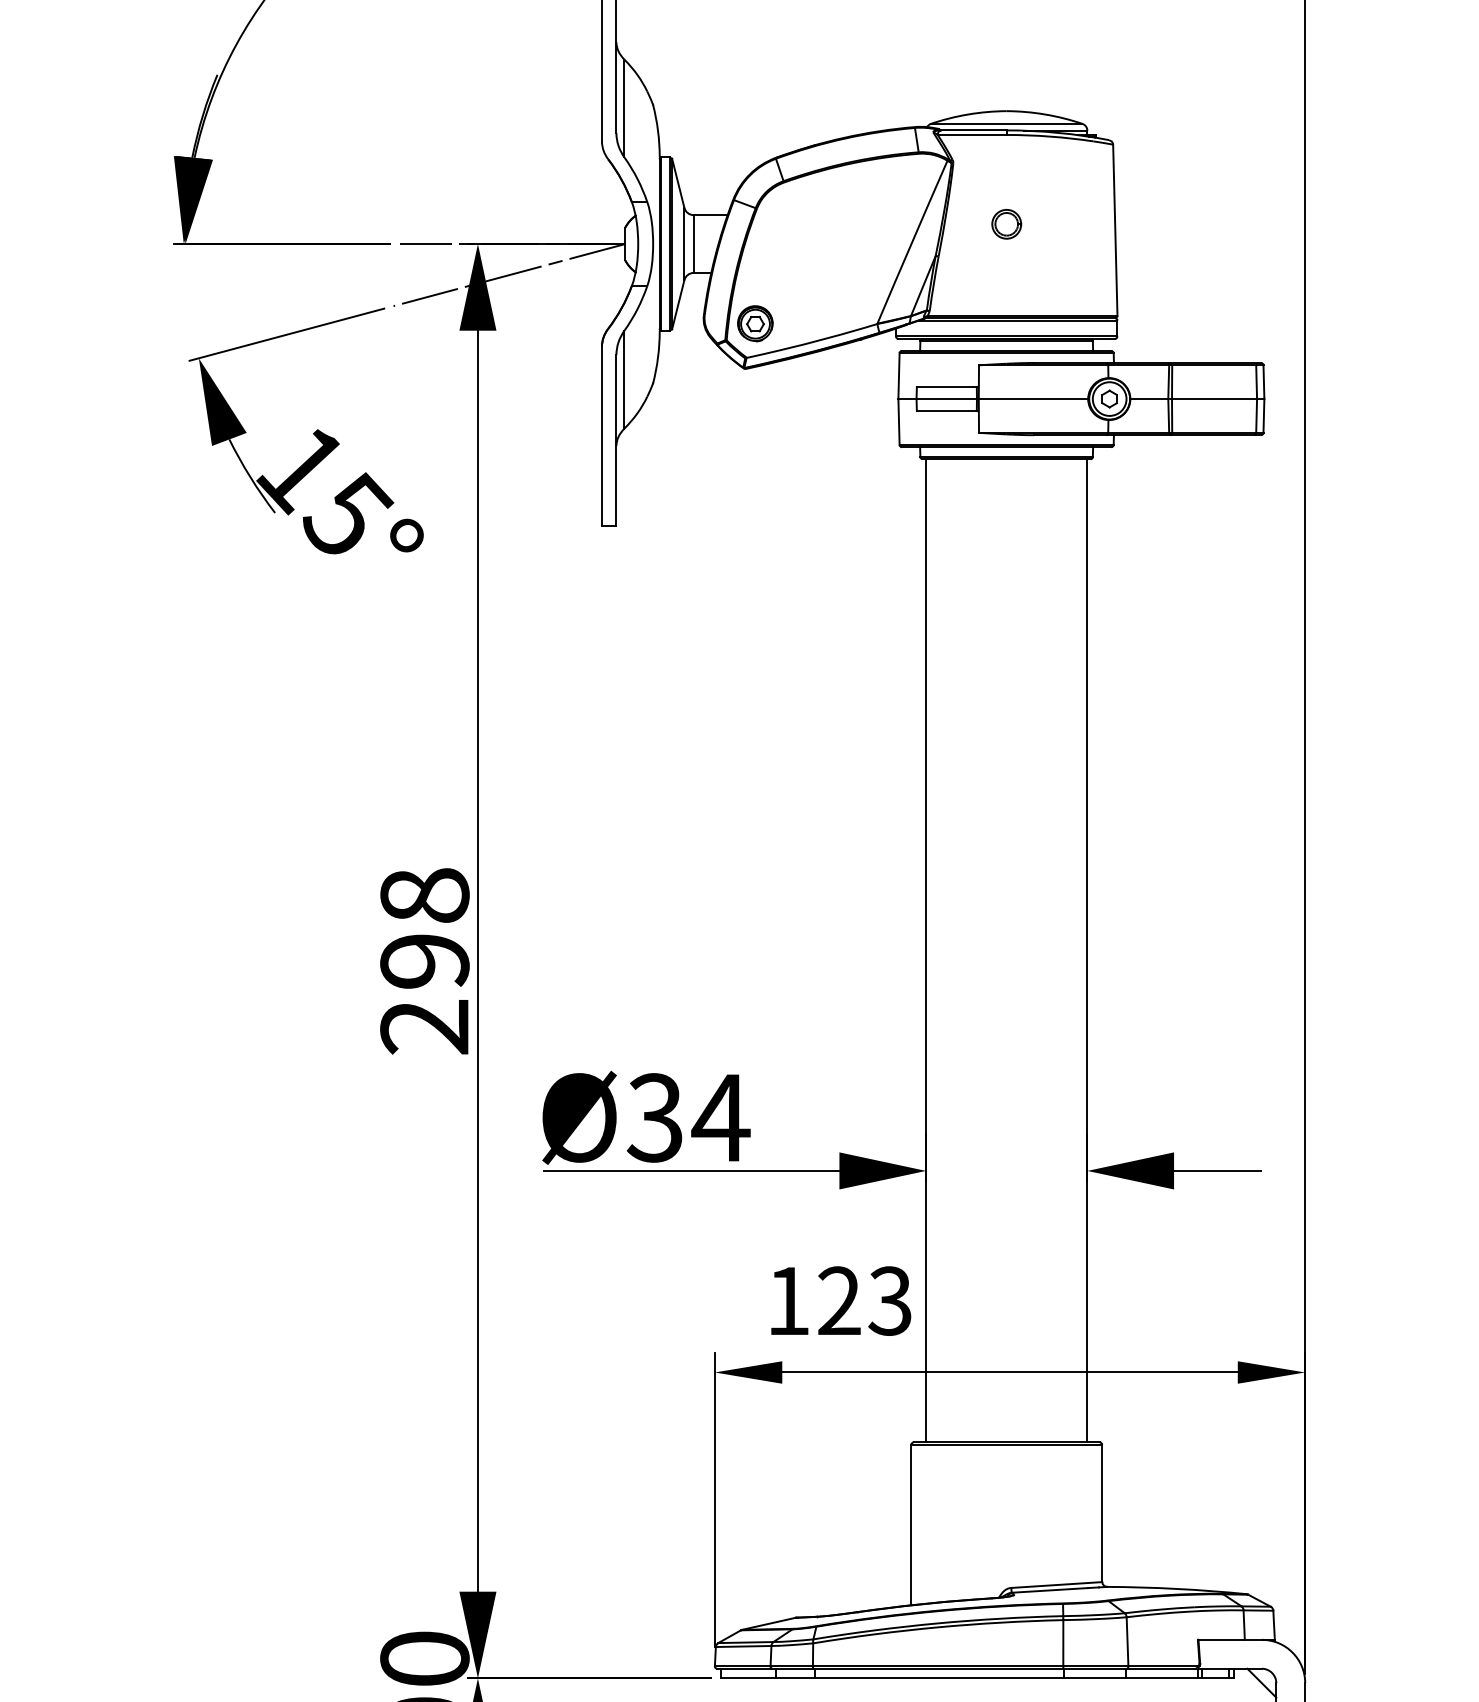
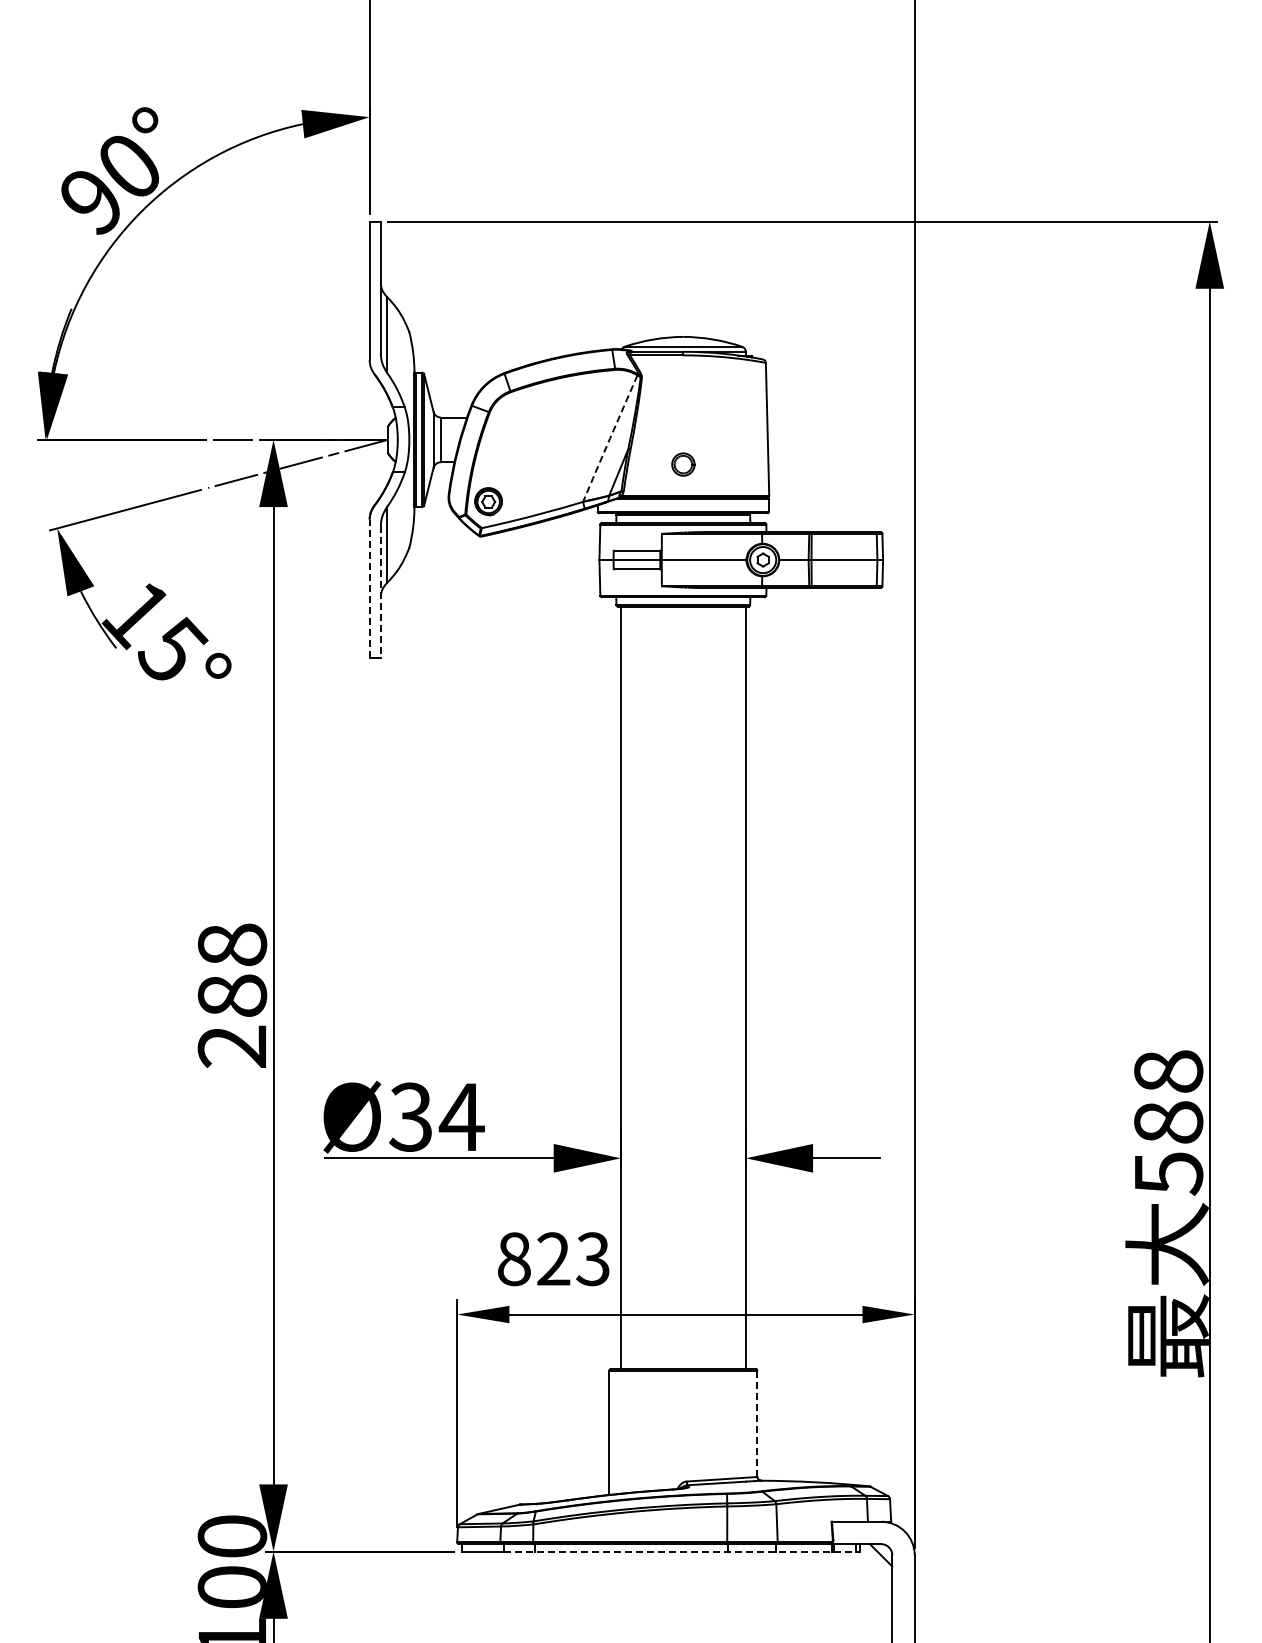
part: (1006, 224) -> (683, 464), moved
arc: (912, 242) -> (610, 438), solid -> dashed
line: (601, 435) -> (369, 588), solid -> dashed
line: (615, 440) -> (380, 592), solid -> dashed
text: (424, 960) -> (232, 995), 298 -> 288
text: (788, 1301) -> (514, 1259), 123 -> 823
line: (1102, 1514) -> (757, 1424), solid -> dashed
line: (1004, 1678) -> (681, 1551), solid -> dashed

